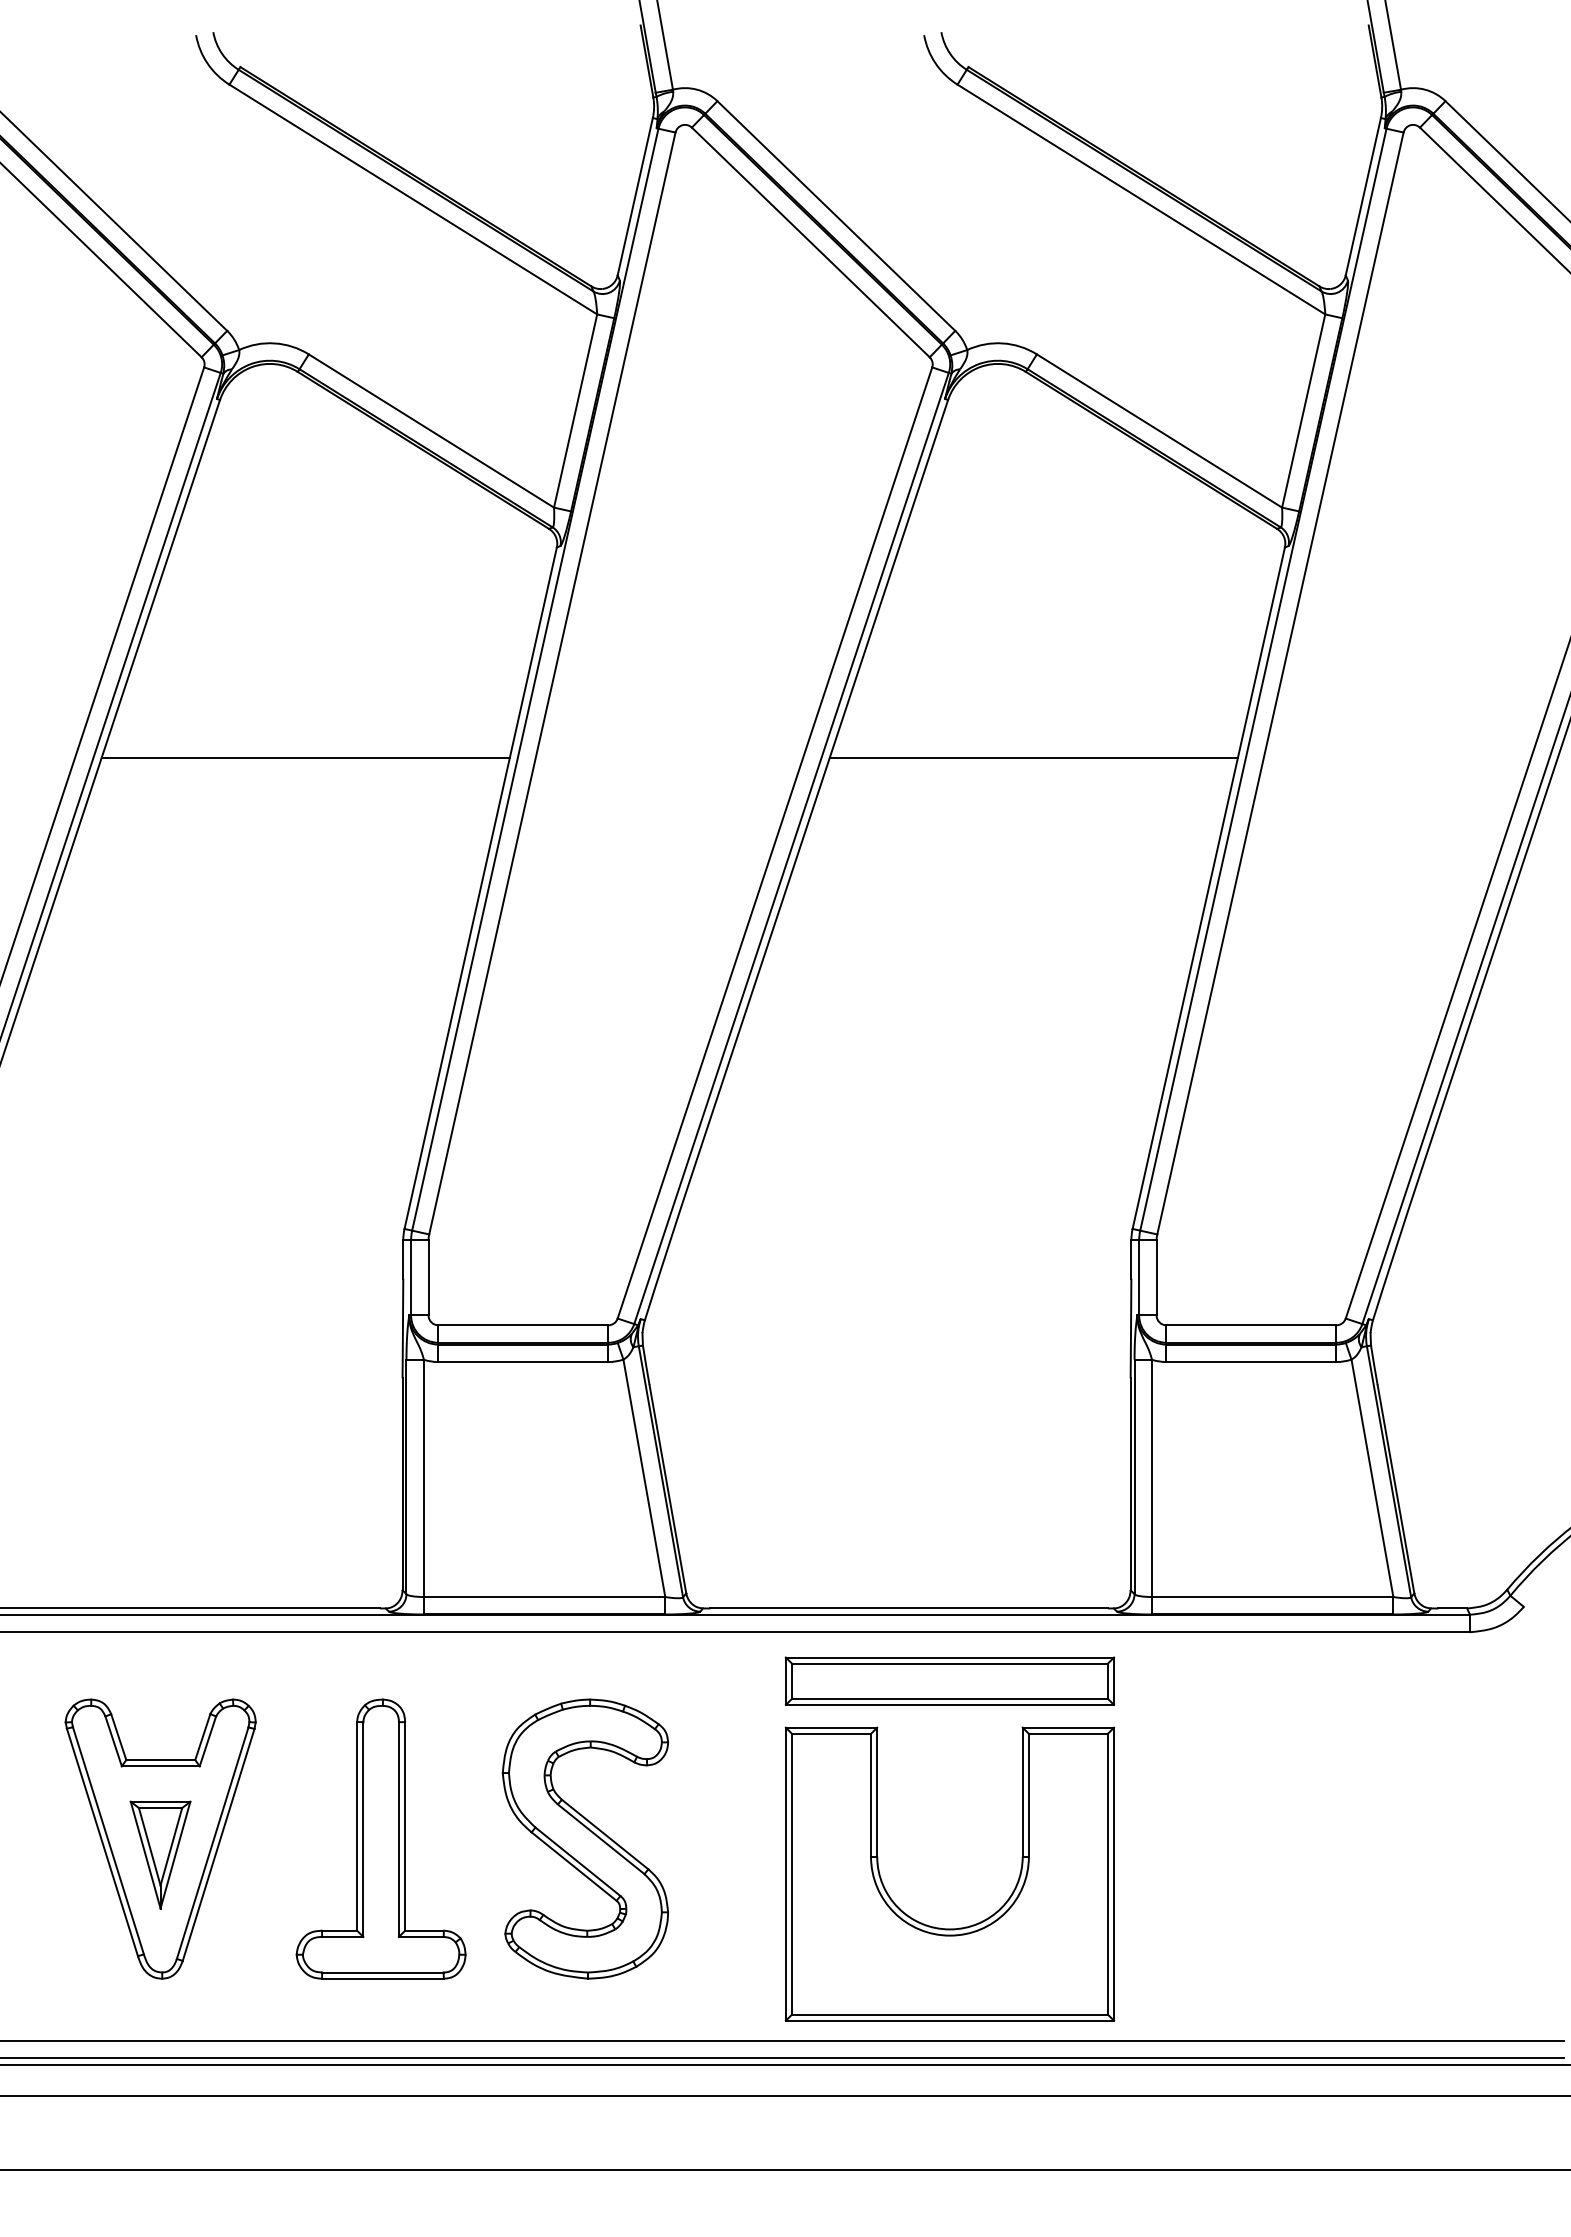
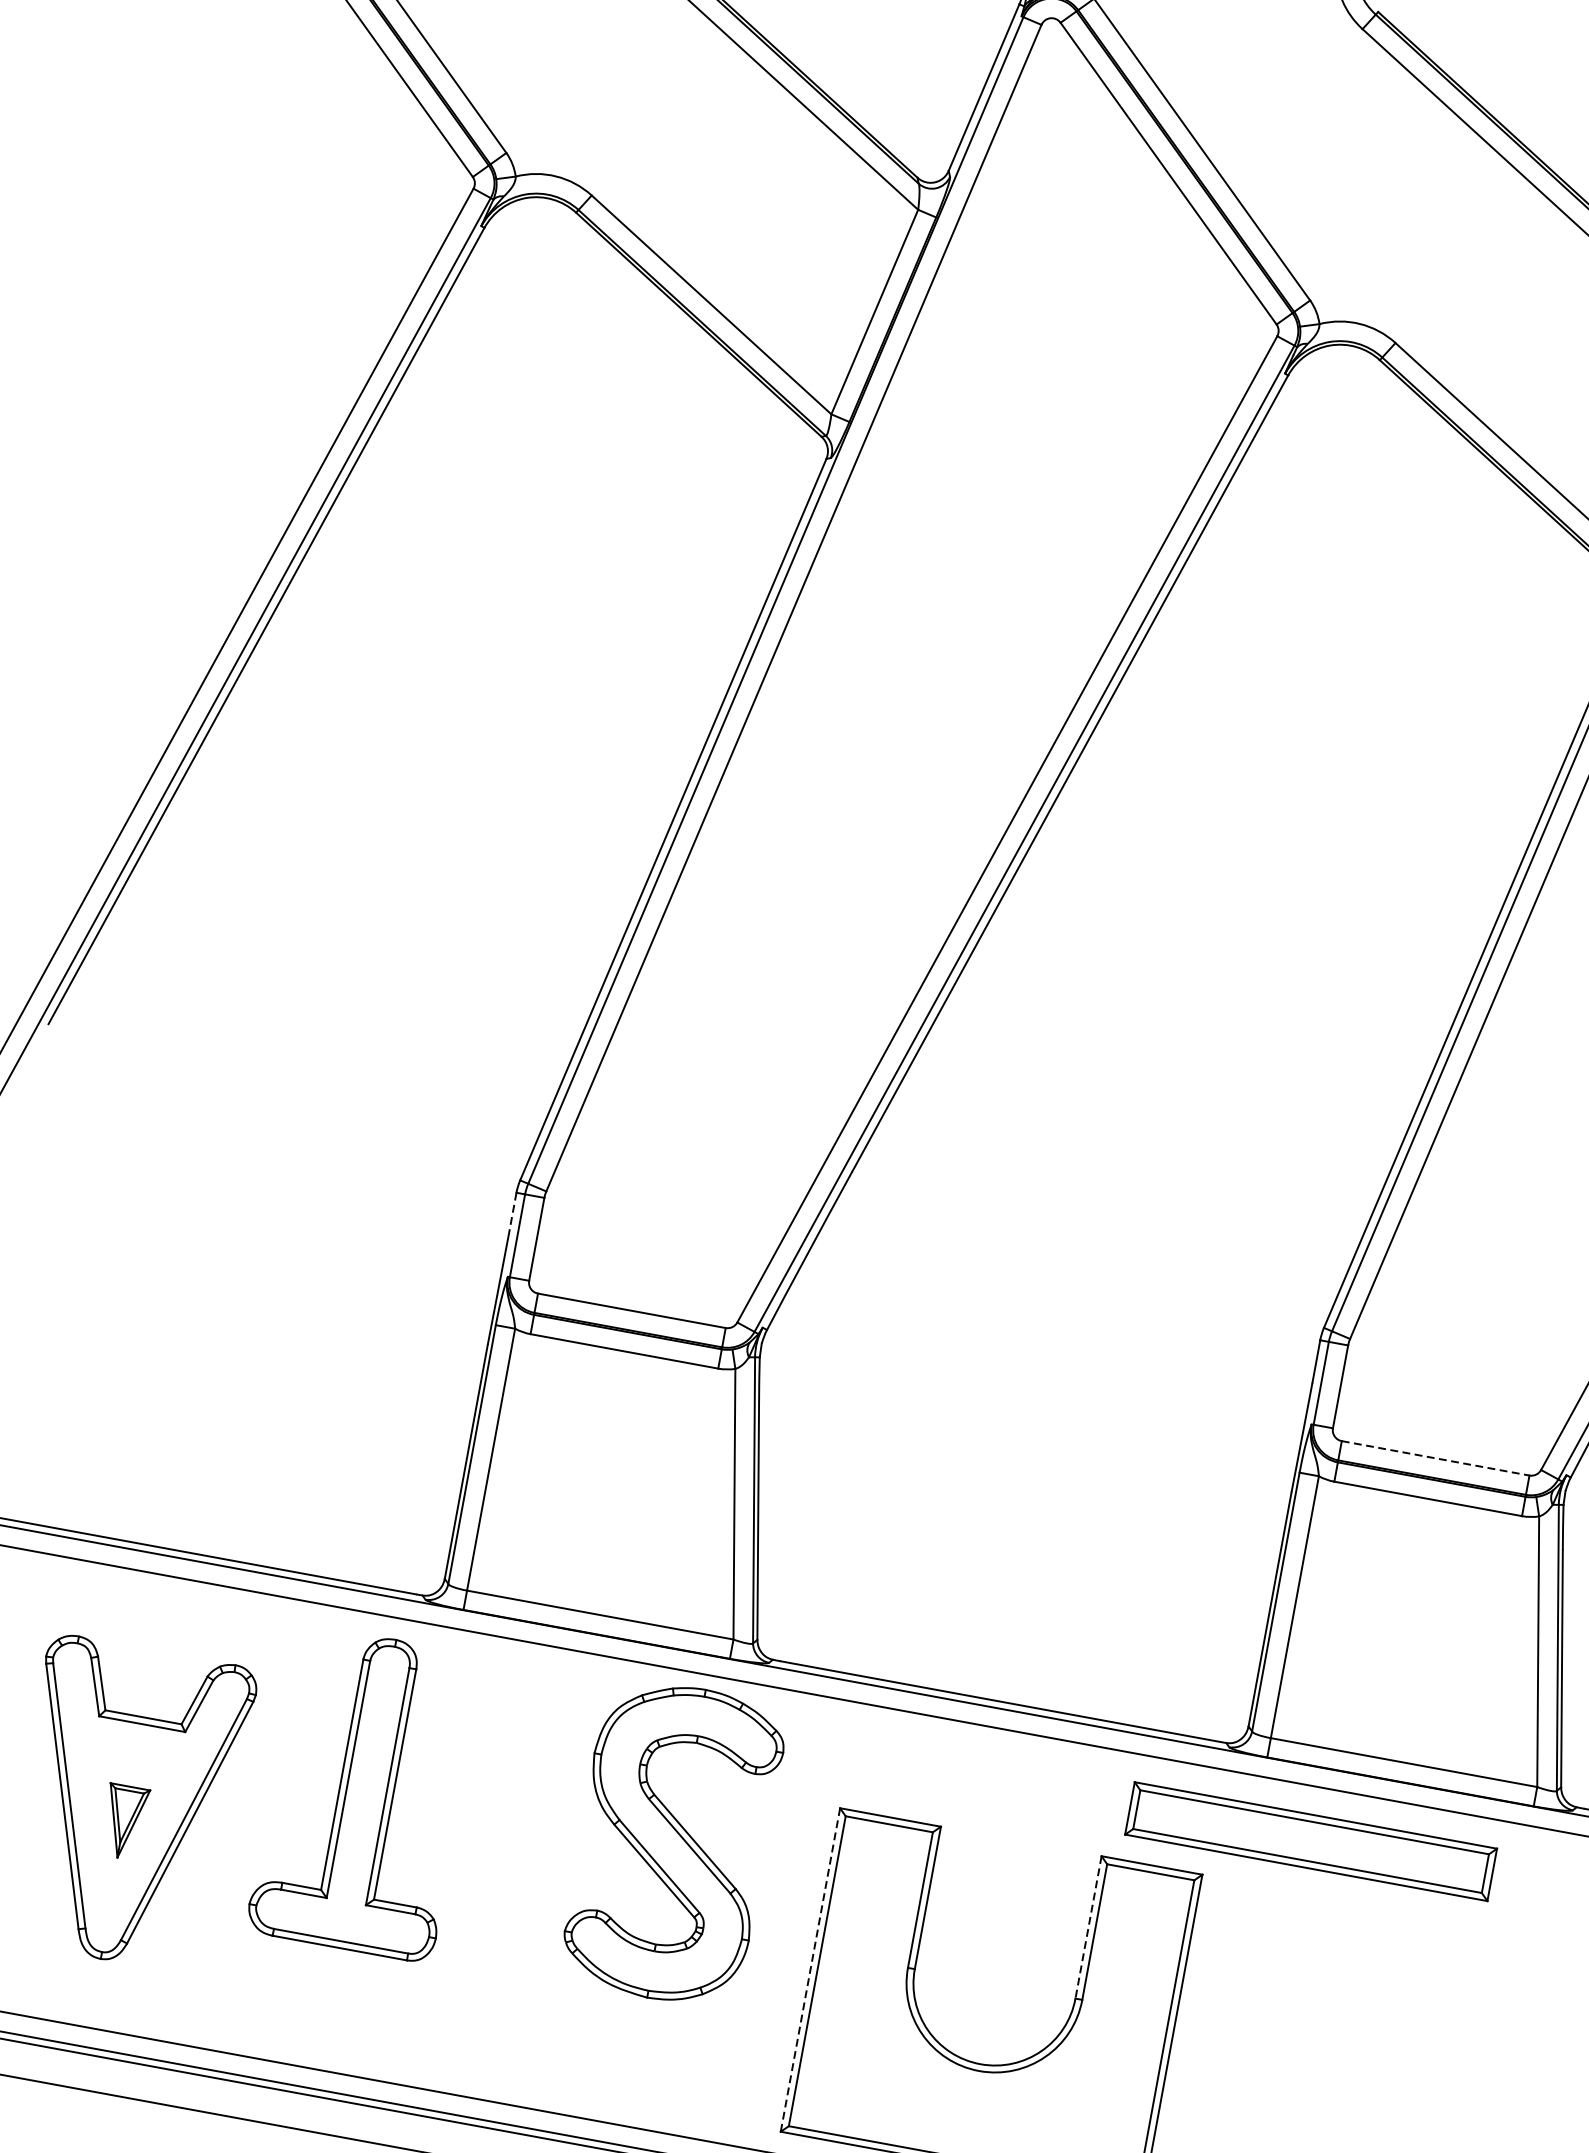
line: (305, 757) -> (506, 639), removed
line: (1033, 757) -> (1310, 787), removed
line: (403, 1260) -> (512, 1214), solid -> dashed
line: (1251, 1325) -> (1435, 1458), solid -> dashed
part: (949, 1680) -> (1310, 1840), moved
line: (1022, 1792) -> (1088, 1927), solid -> dashed
part: (380, 1838) -> (365, 1792), moved
part: (585, 1838) -> (672, 1842), moved
part: (160, 1854) -> (124, 1821), size x0.6
line: (785, 1874) -> (809, 1970), solid -> dashed

